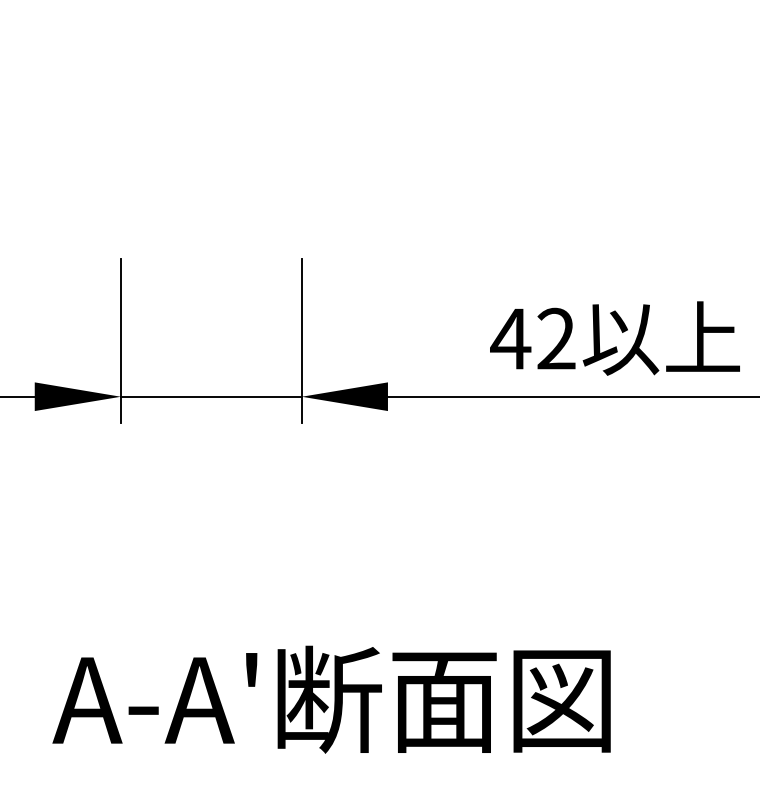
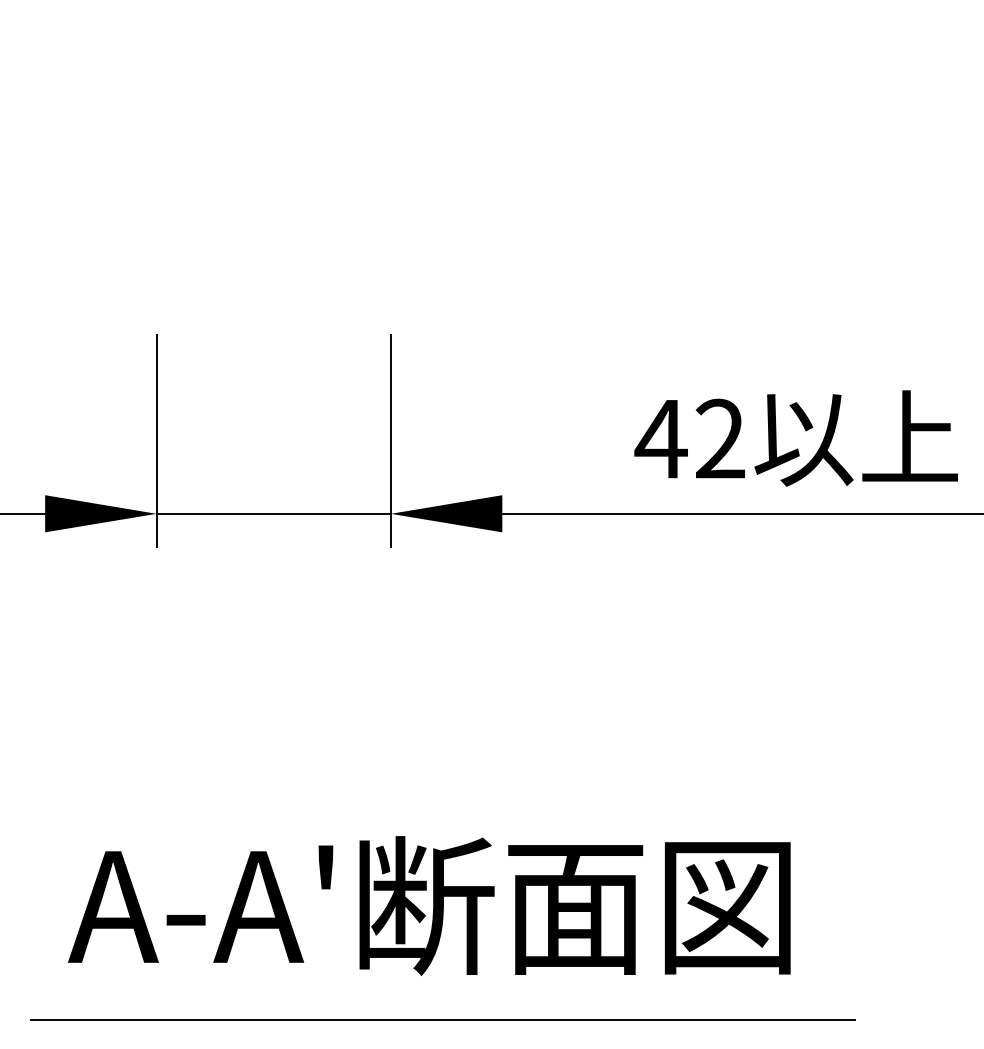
line: (341, 787) -> (442, 1019), added

